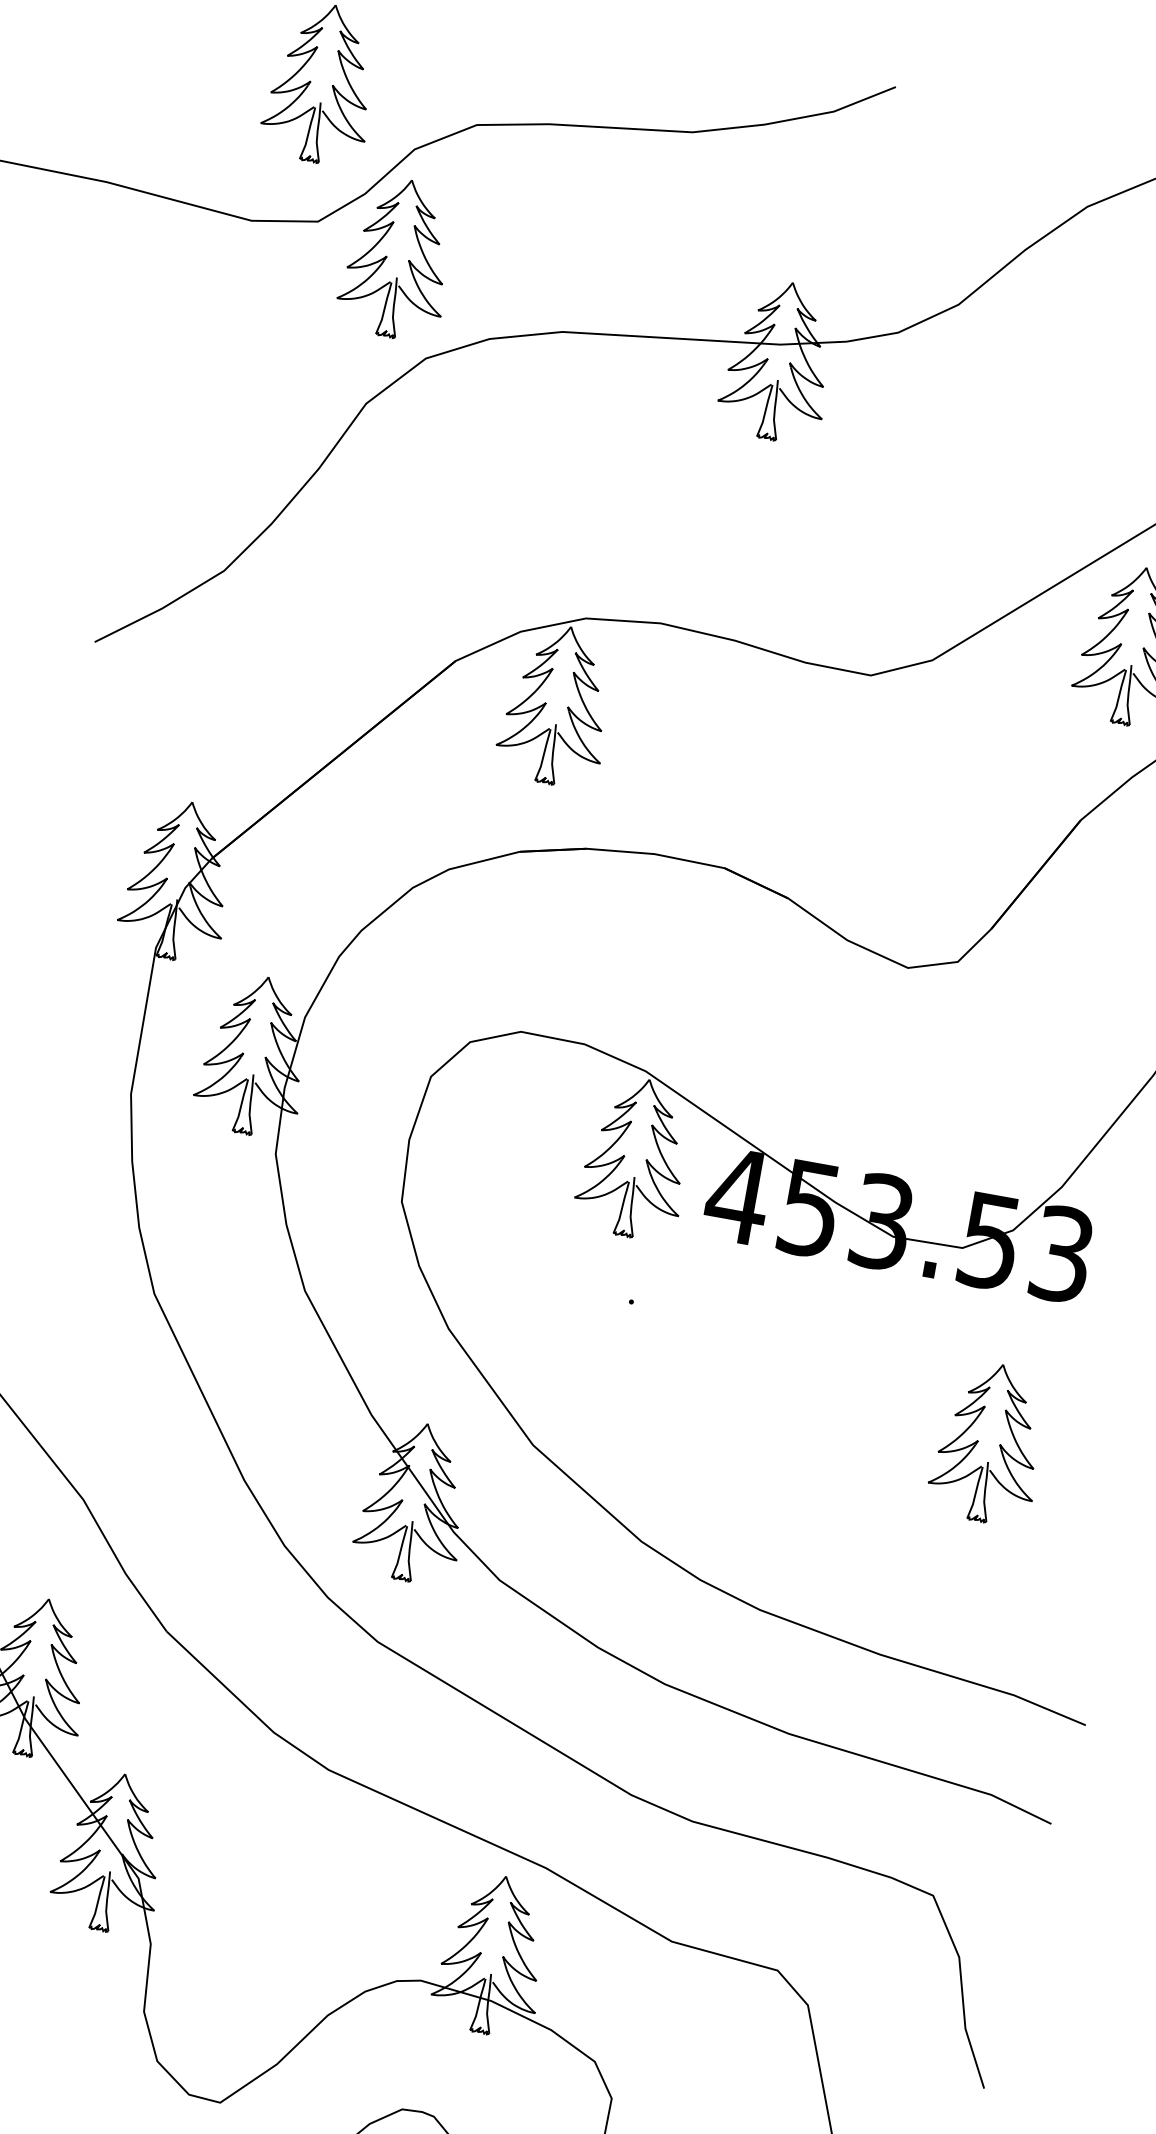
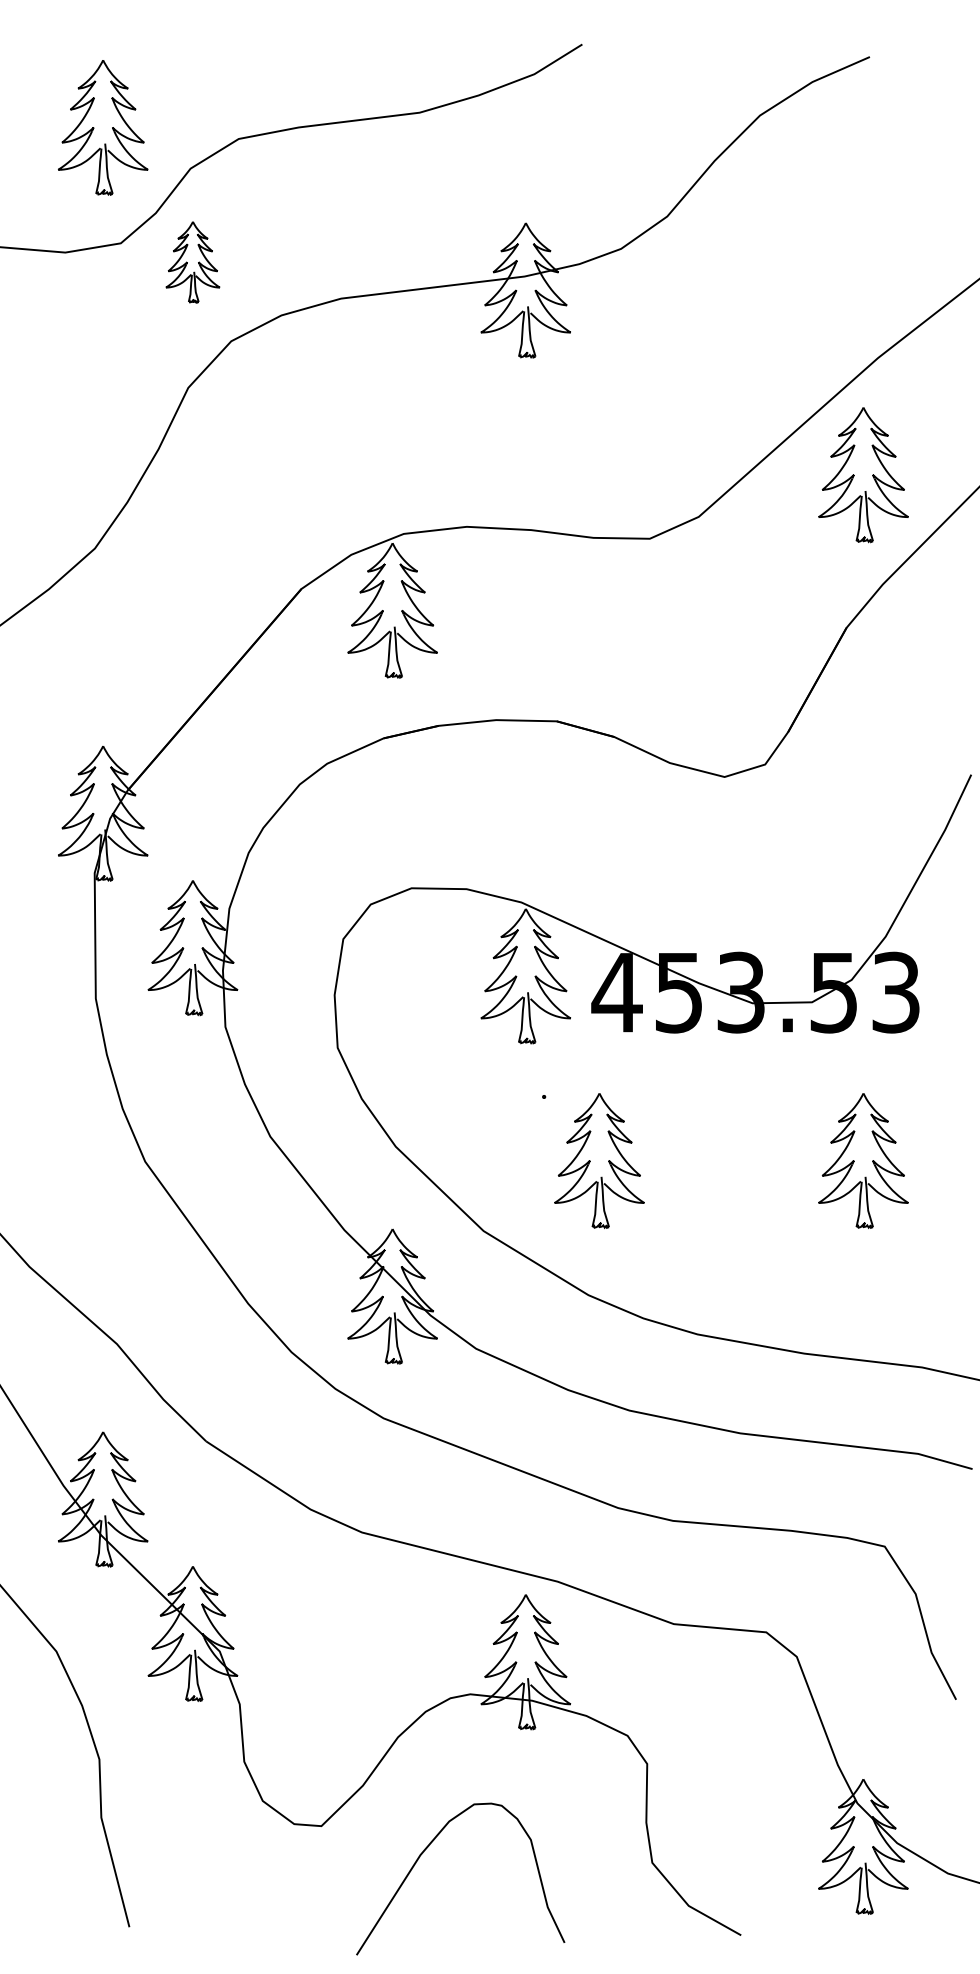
part: (397, 258) -> (192, 262), size x0.6
part: (682, 1387) -> (599, 1160), added

